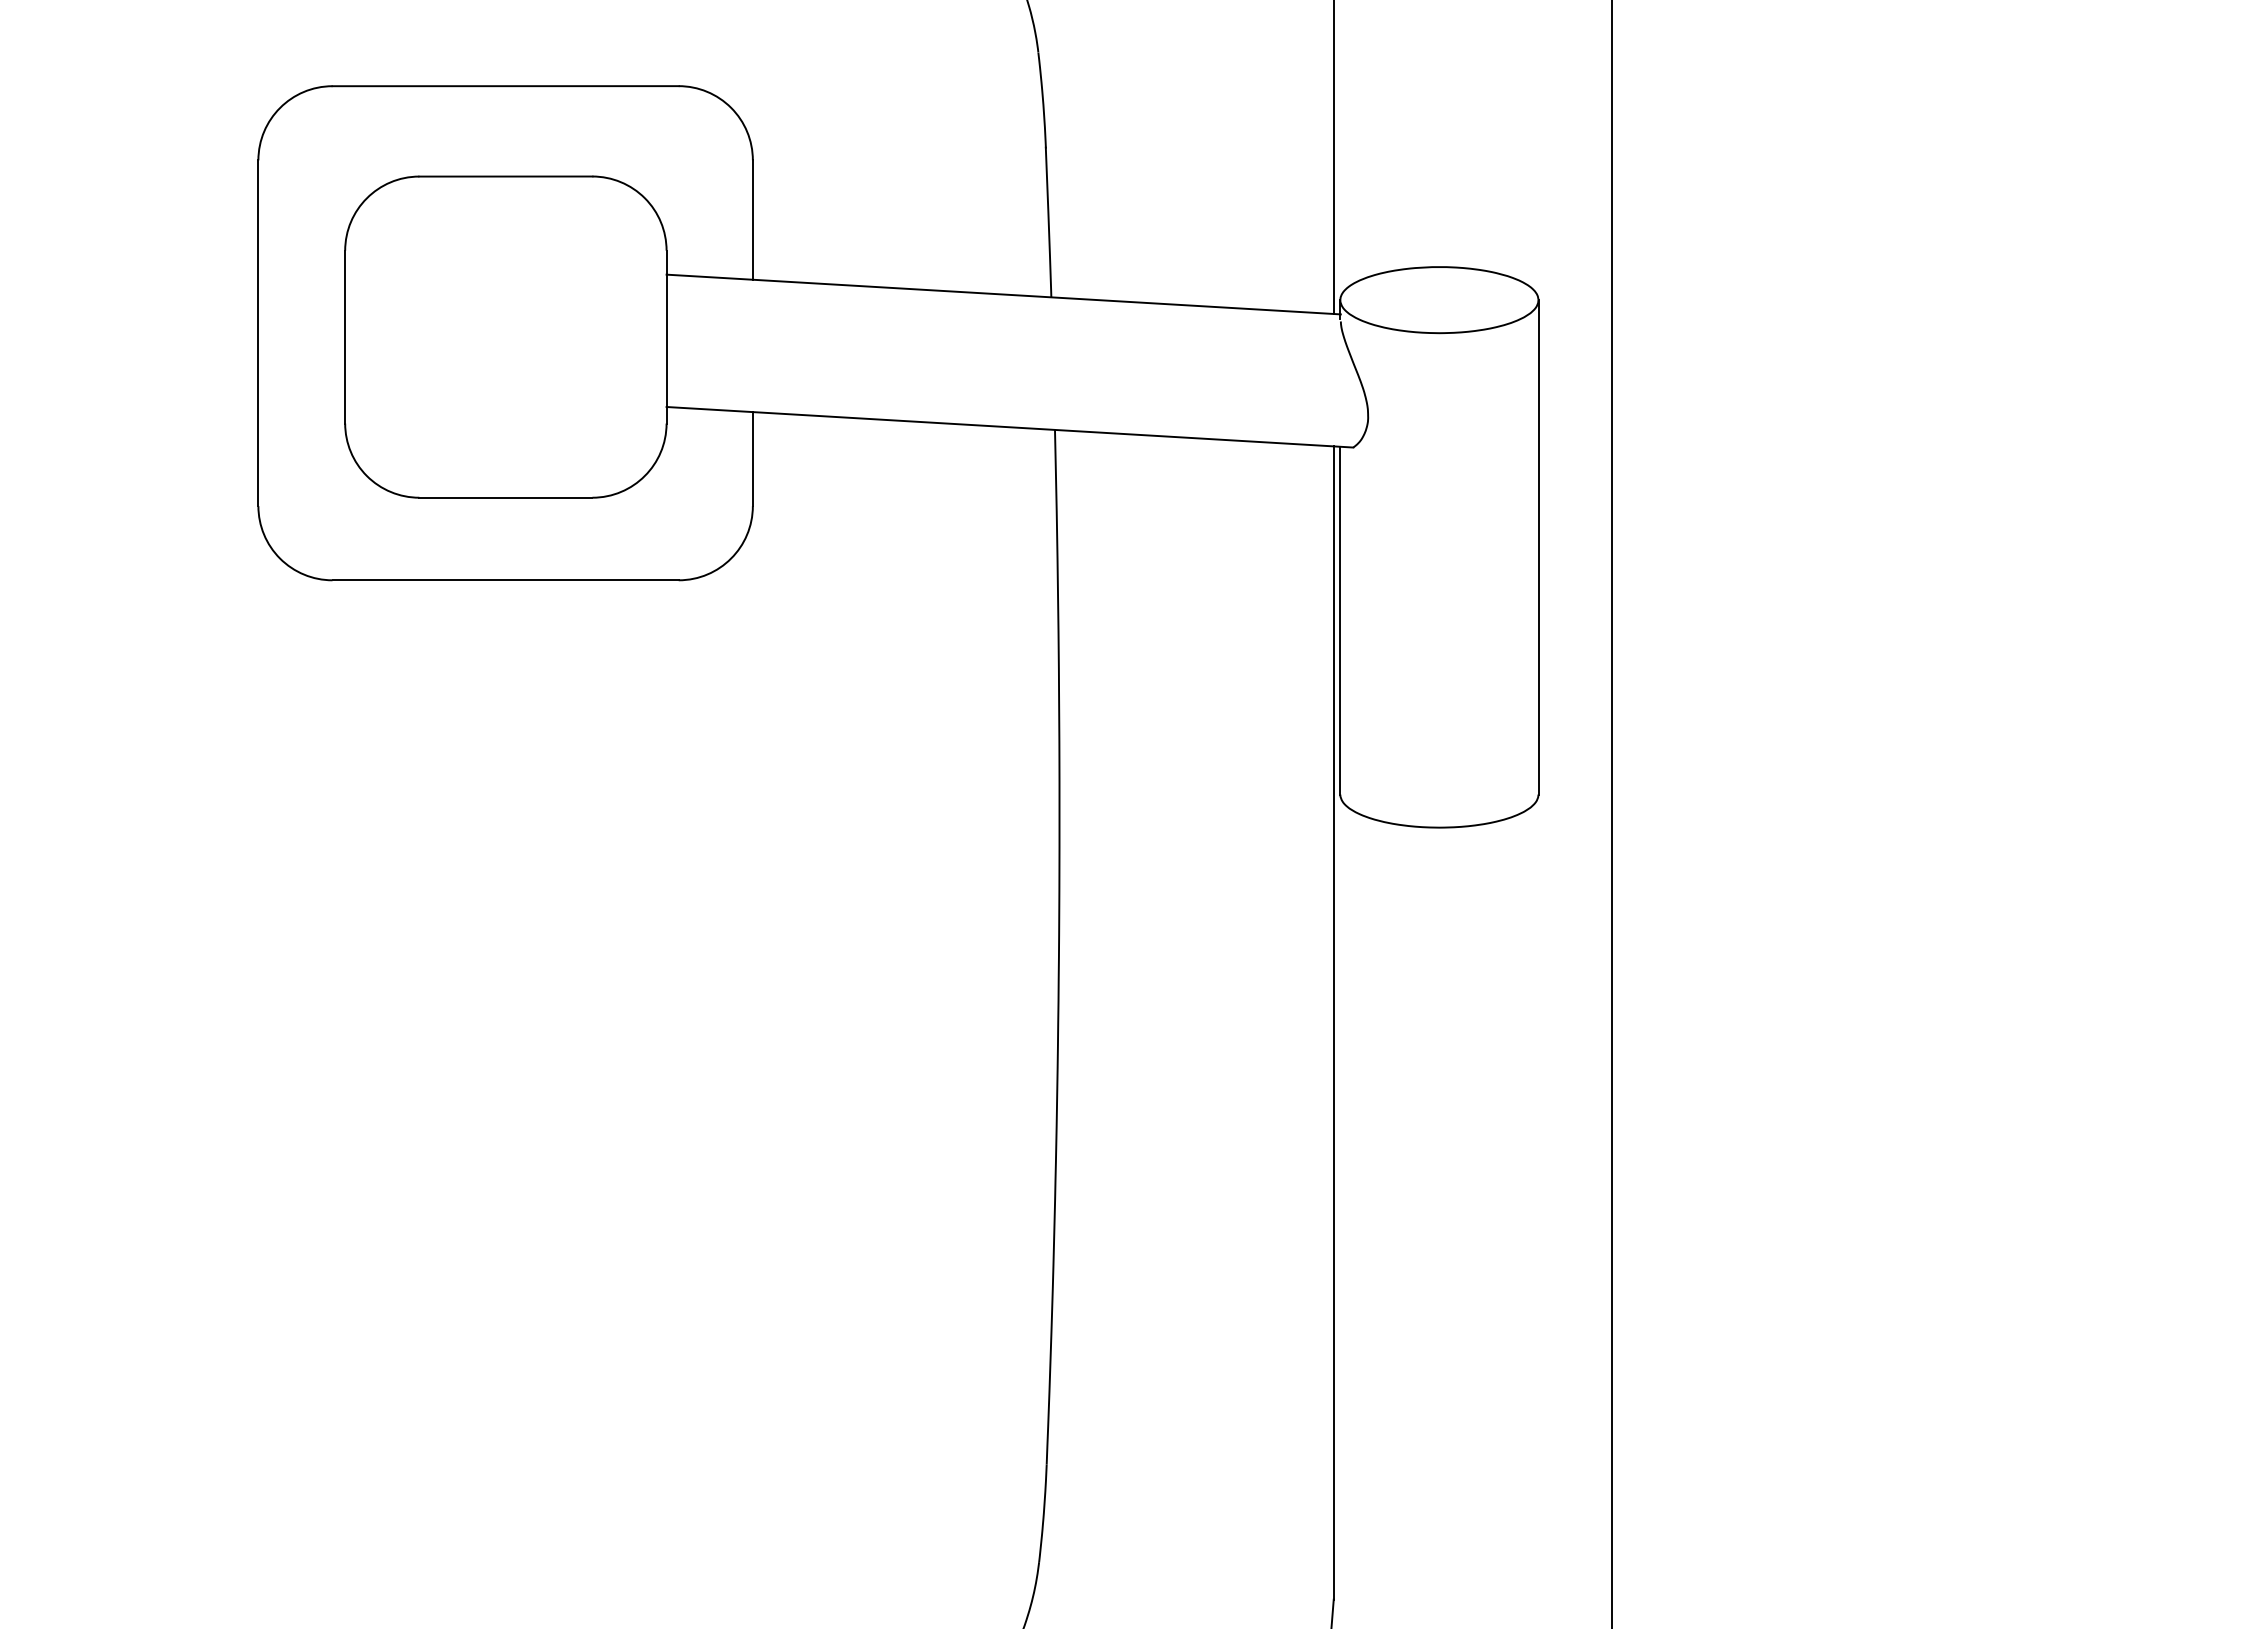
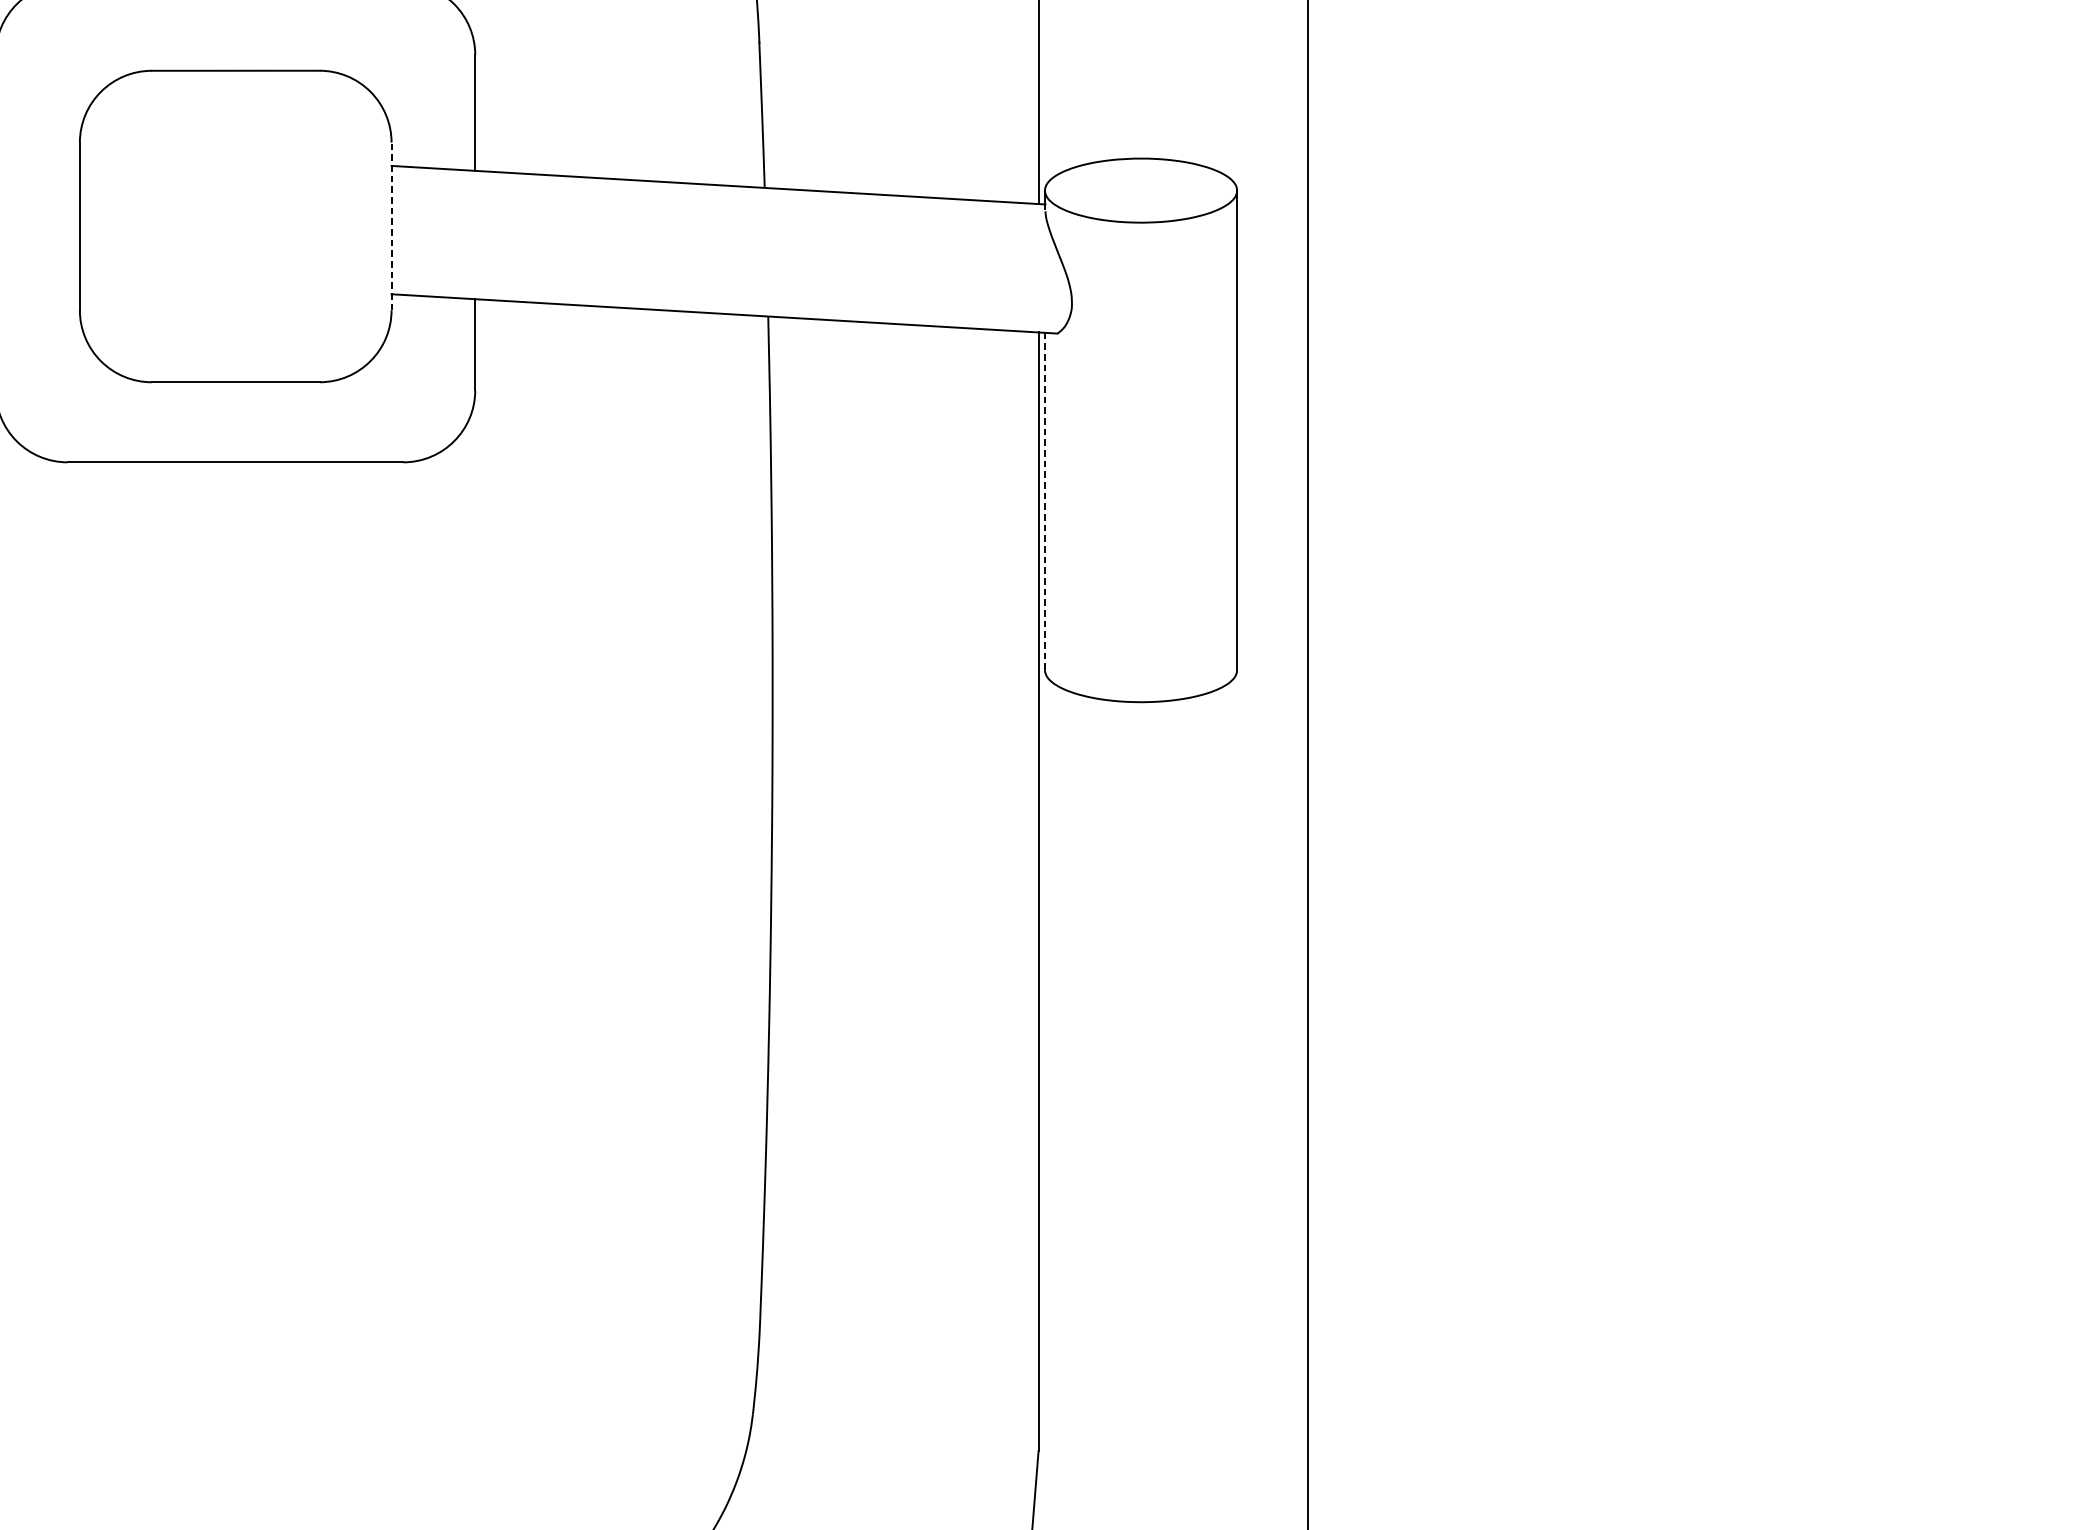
line: (666, 337) -> (391, 226), solid -> dashed
line: (1340, 620) -> (1045, 501), solid -> dashed

